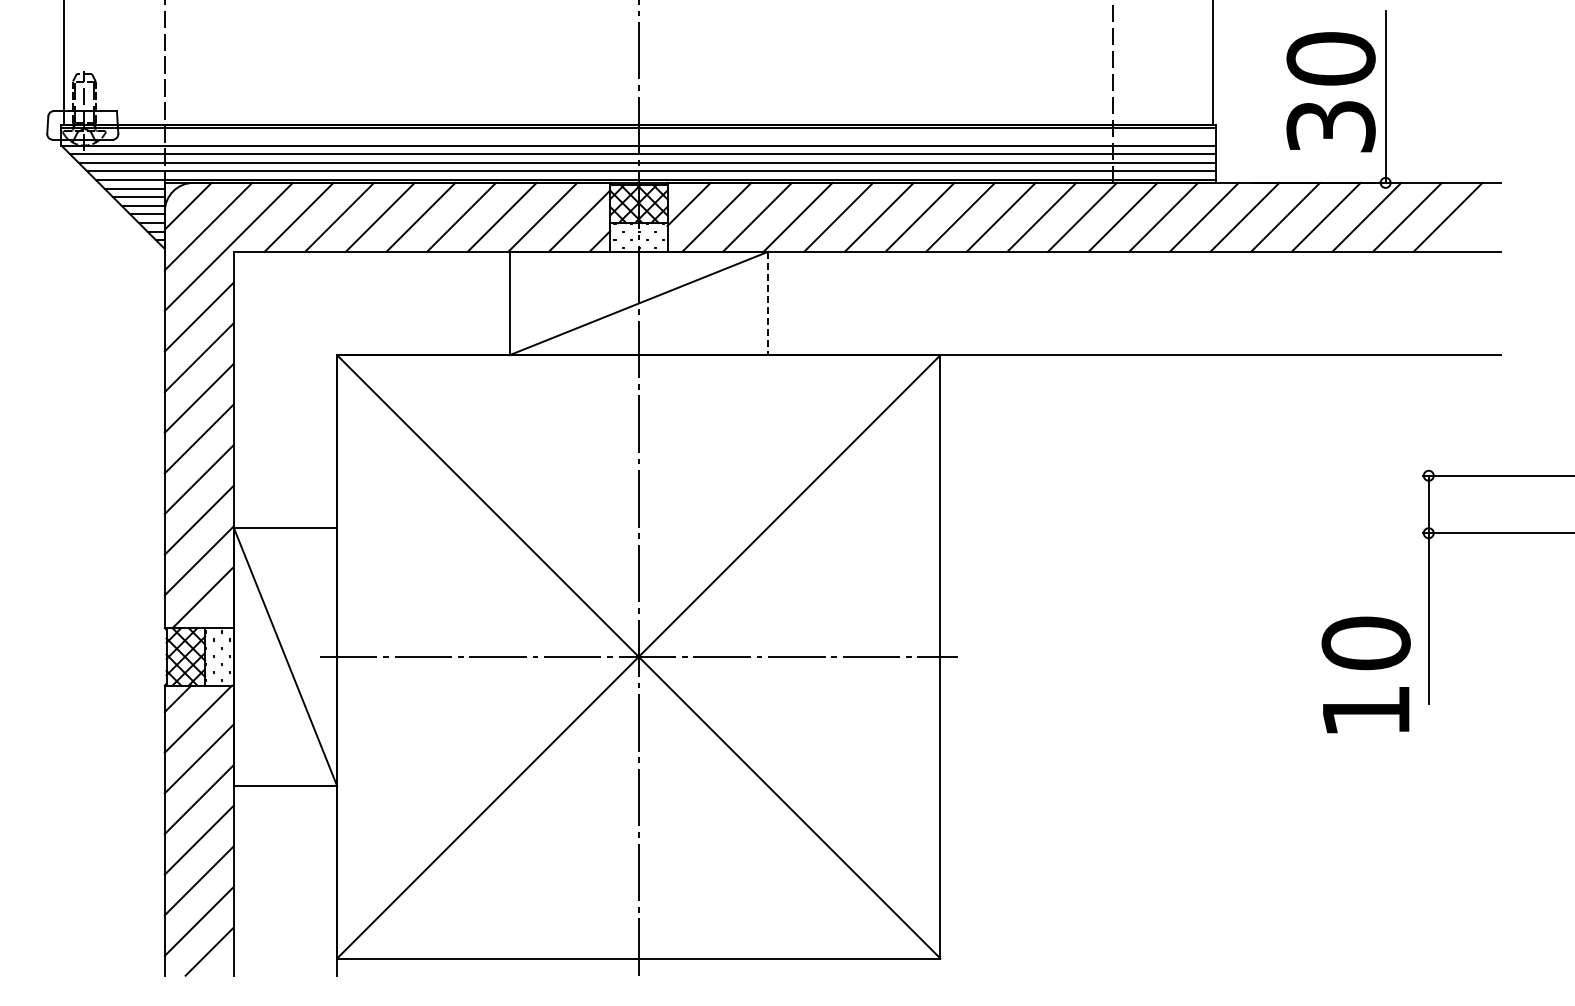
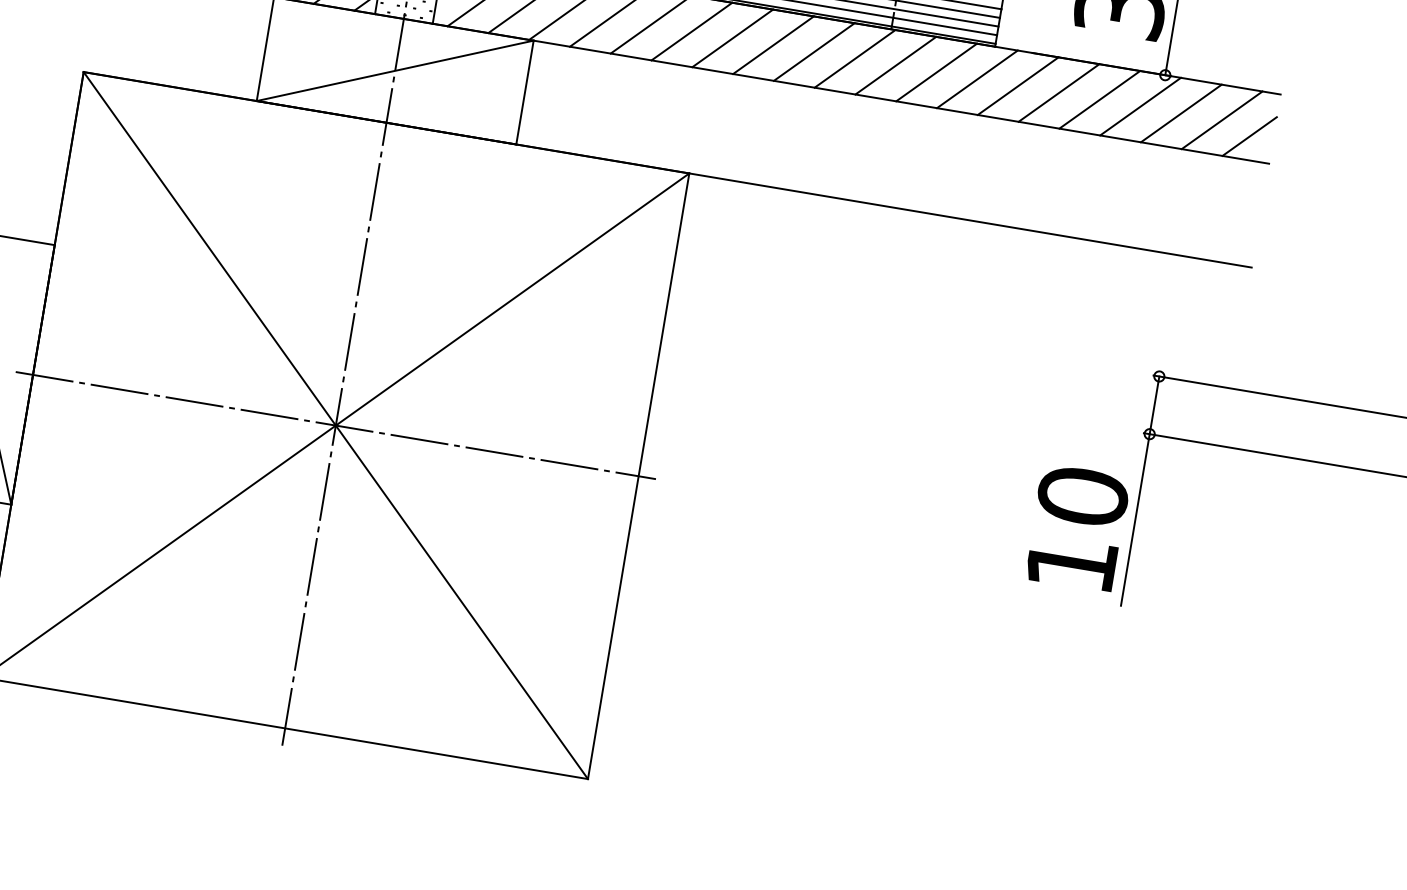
line: (1477, 228) -> (1249, 136), added
line: (768, 303) -> (525, 92), dashed -> solid
text: (1365, 674) -> (1077, 527), moved

